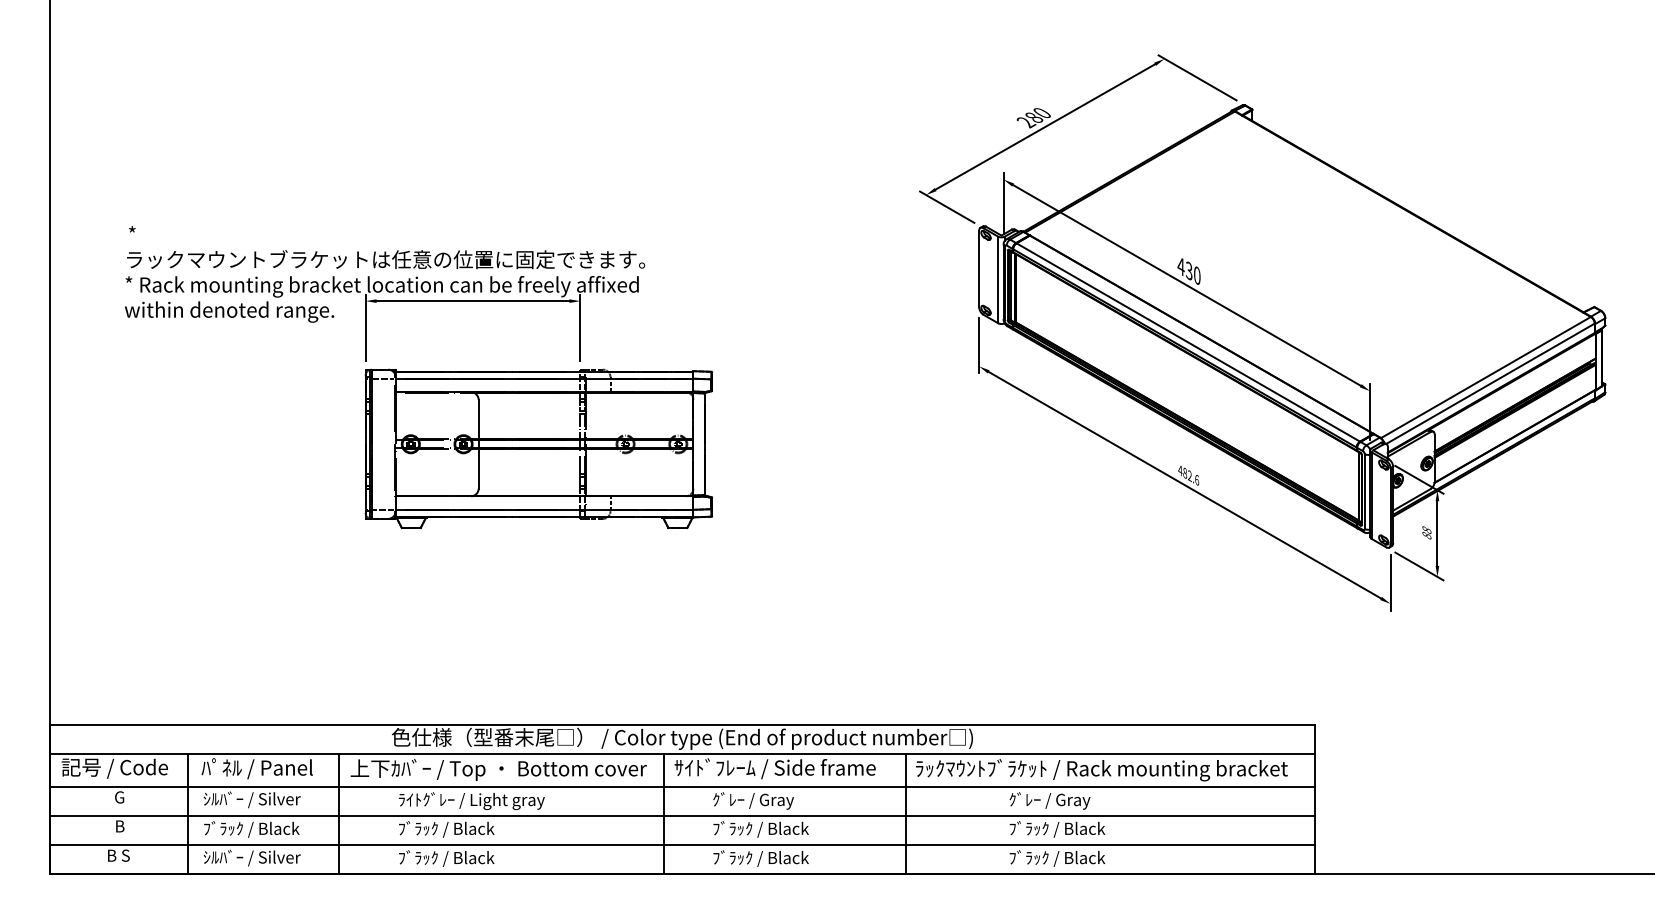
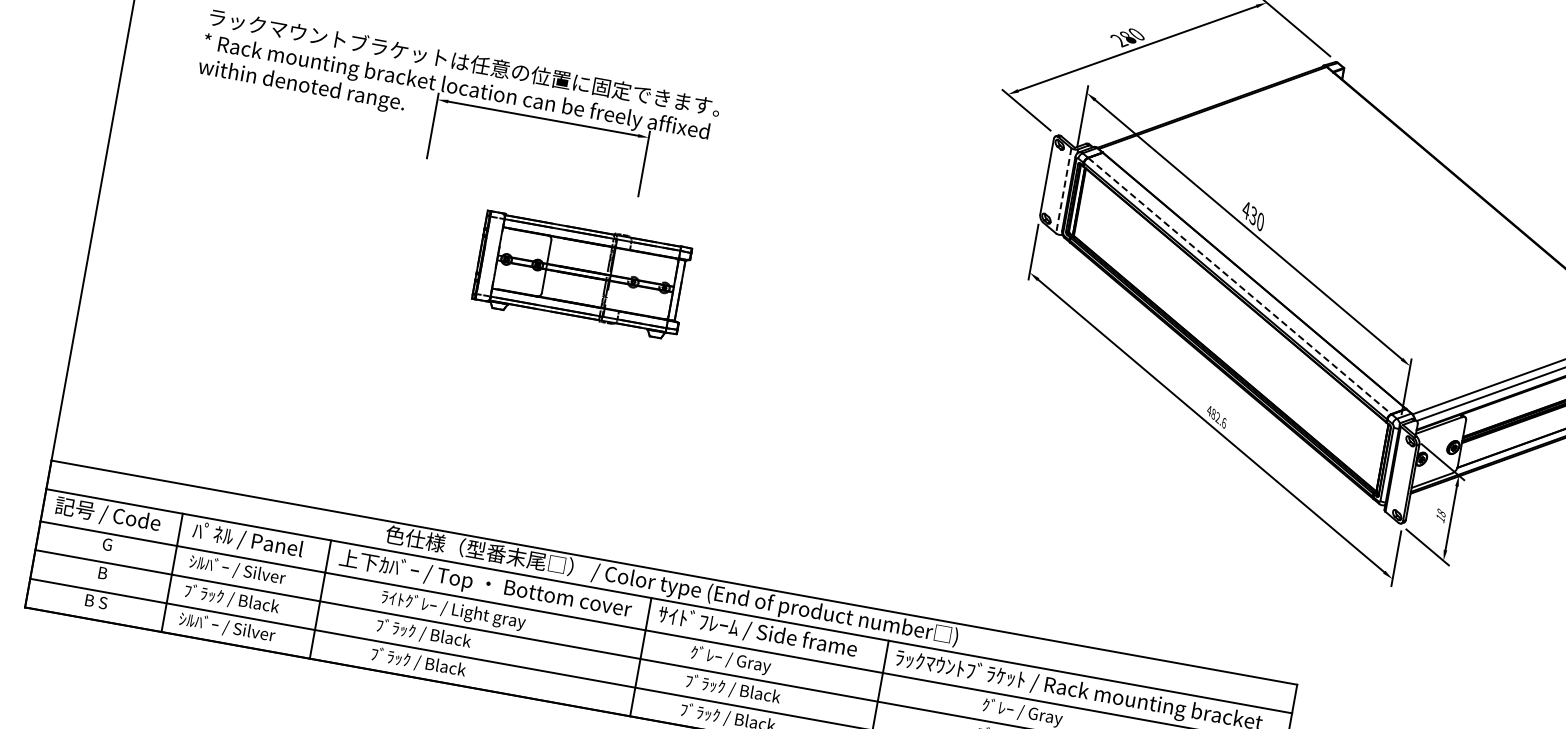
line: (998, 280) -> (1064, 191), solid -> dashed
line: (1188, 342) -> (1240, 286), solid -> dashed
part: (538, 448) -> (581, 275), size x0.6
text: (1426, 535) -> (1440, 518), 88 -> 18

